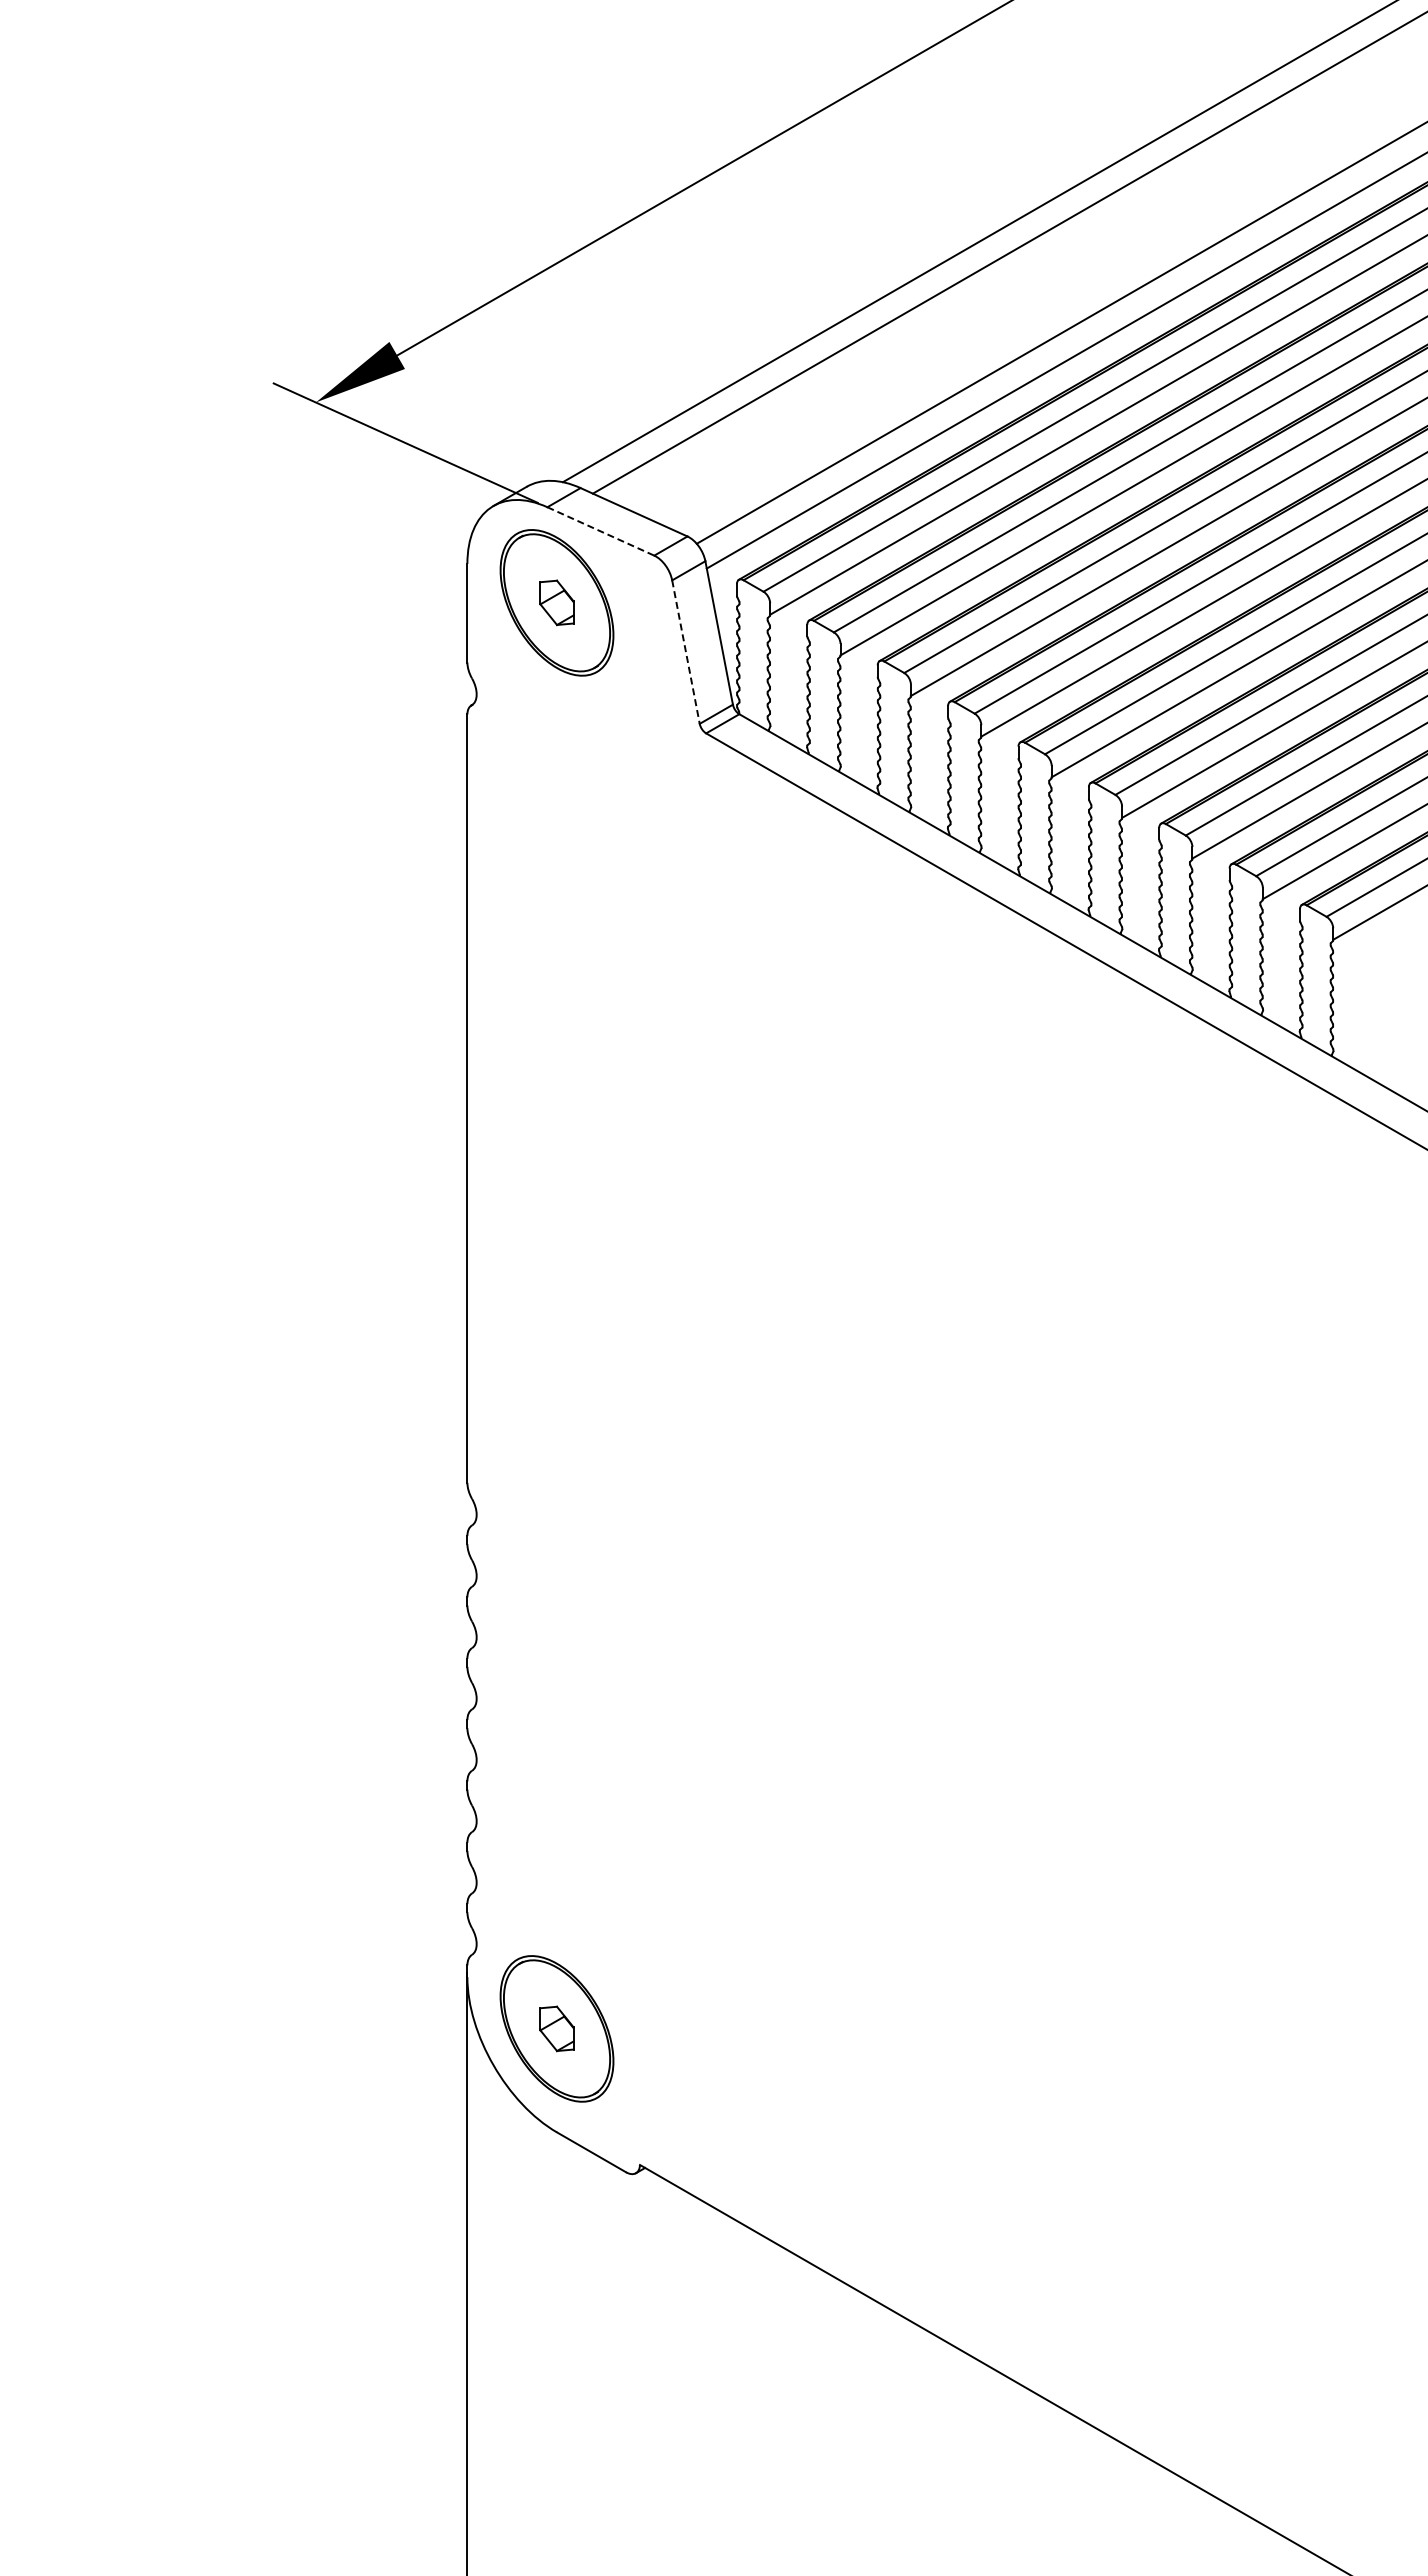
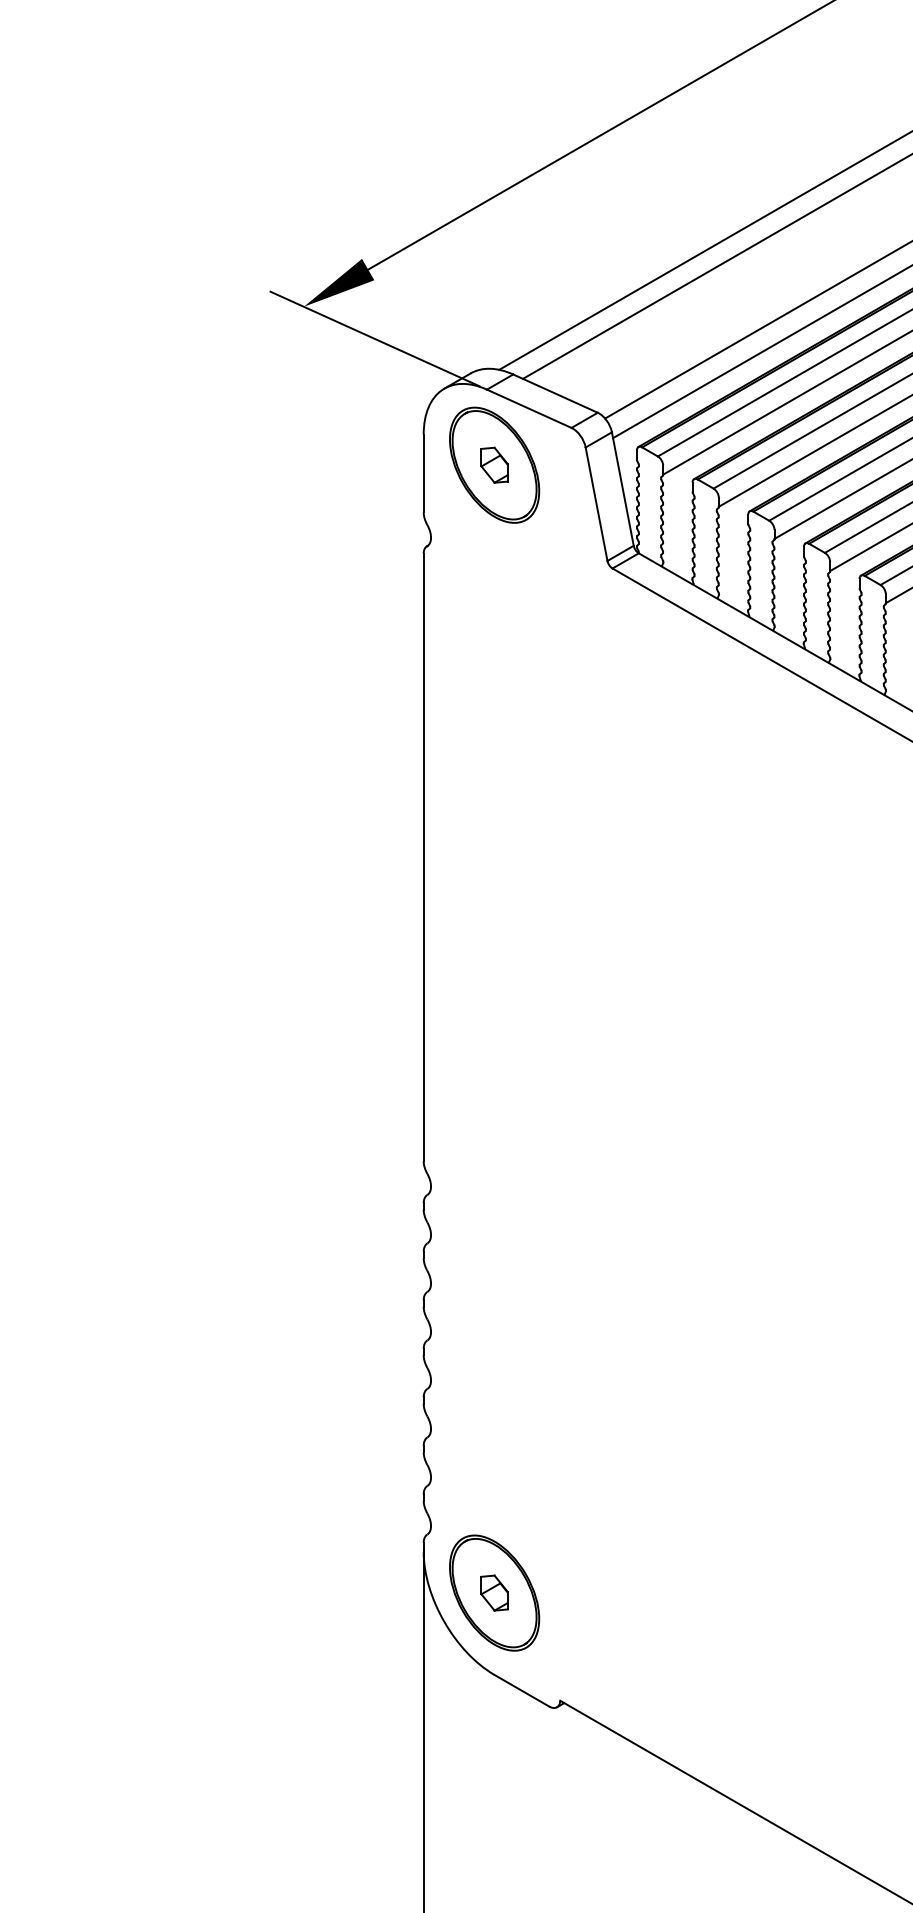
line: (600, 531) -> (528, 408), dashed -> solid
line: (686, 652) -> (596, 504), dashed -> solid

